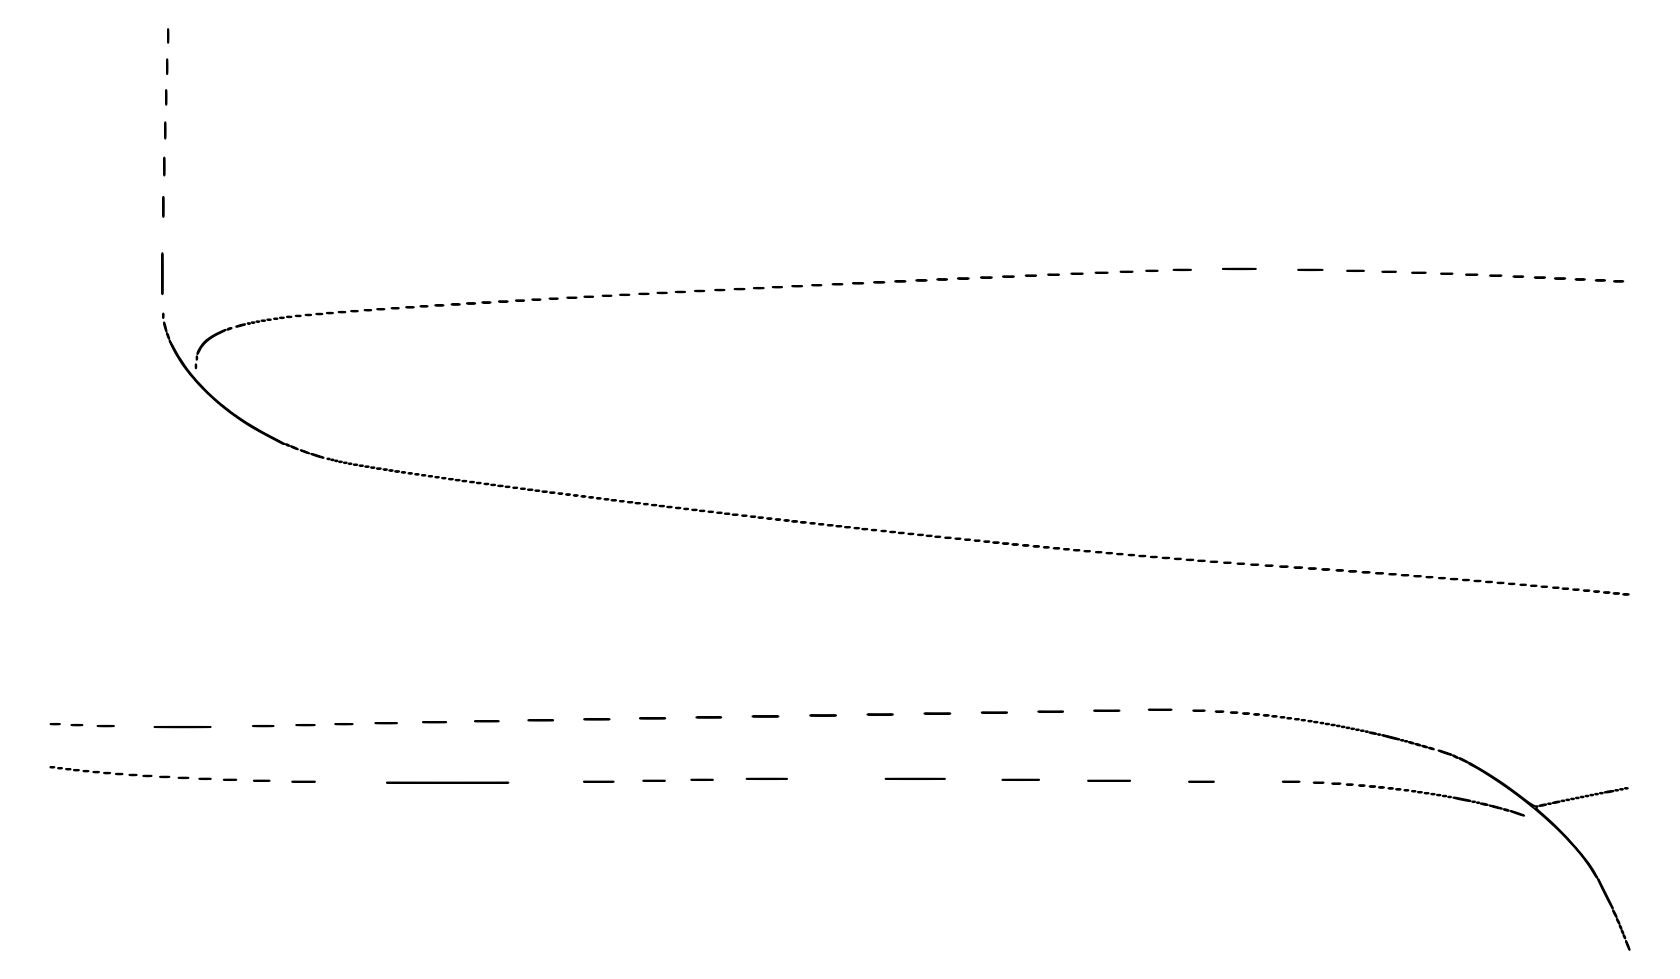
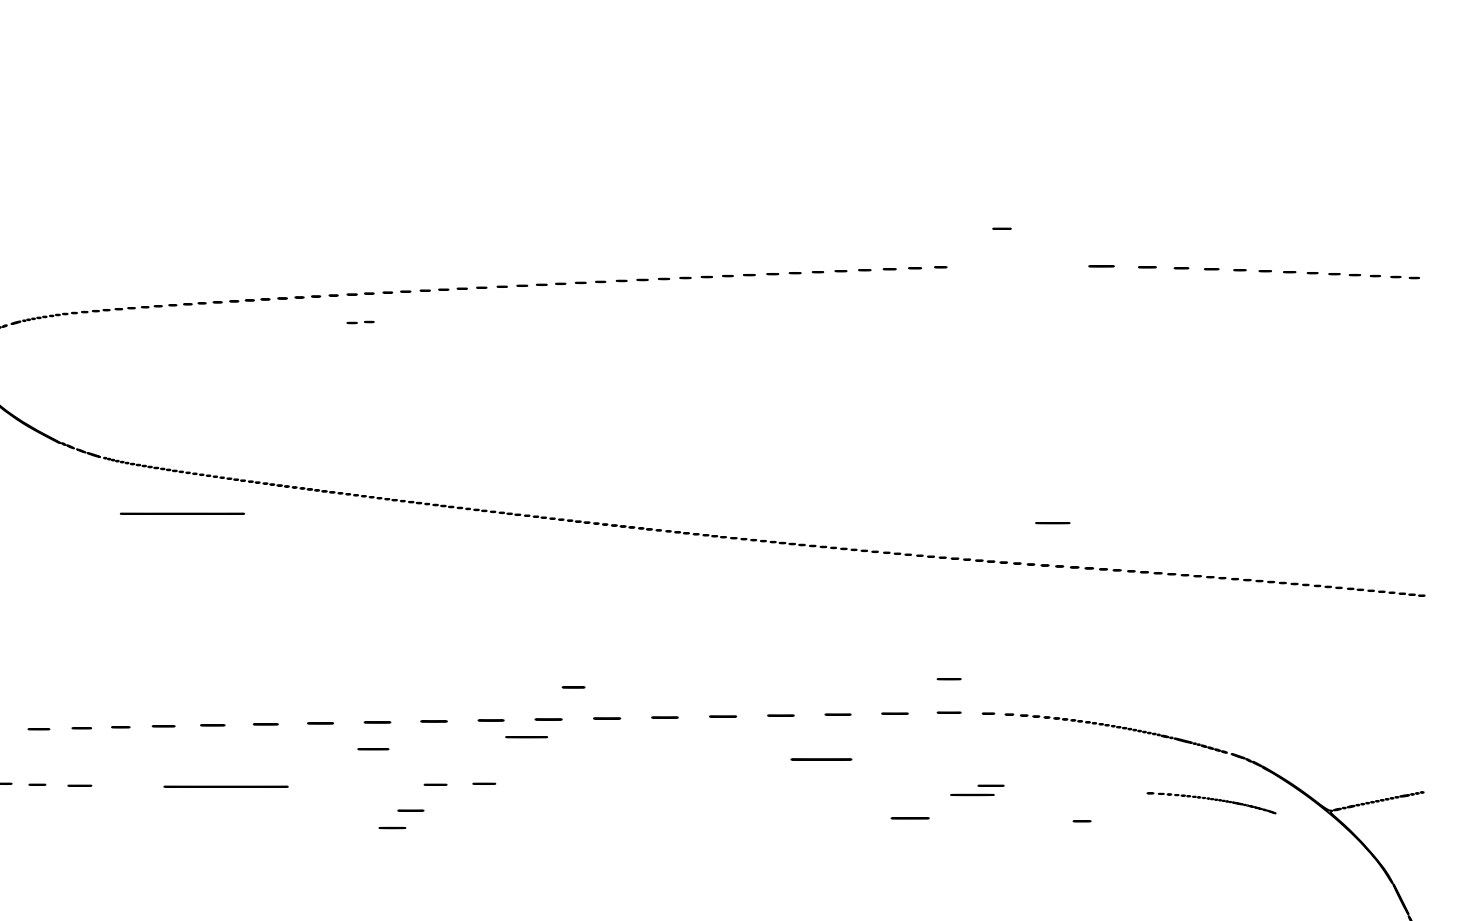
line: (1239, 268) -> (1053, 522), moved
line: (1181, 269) -> (1001, 228), moved
line: (577, 325) -> (357, 322), added
line: (404, 513) -> (182, 513), added
line: (1160, 676) -> (949, 678), added
line: (789, 684) -> (573, 687), added
line: (766, 778) -> (526, 736), moved
line: (914, 778) -> (820, 759), moved
line: (1020, 779) -> (909, 817), moved
line: (1108, 780) -> (971, 794), moved
line: (598, 781) -> (373, 748), moved
line: (1290, 781) -> (1081, 821), moved
part: (1418, 798) -> (1211, 802), size x0.6
line: (629, 806) -> (410, 810), added
line: (611, 823) -> (392, 828), added

